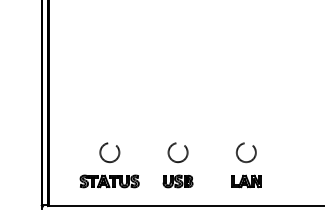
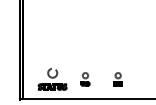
part: (178, 165) -> (85, 79), size x0.6
part: (244, 165) -> (117, 79), size x0.6

